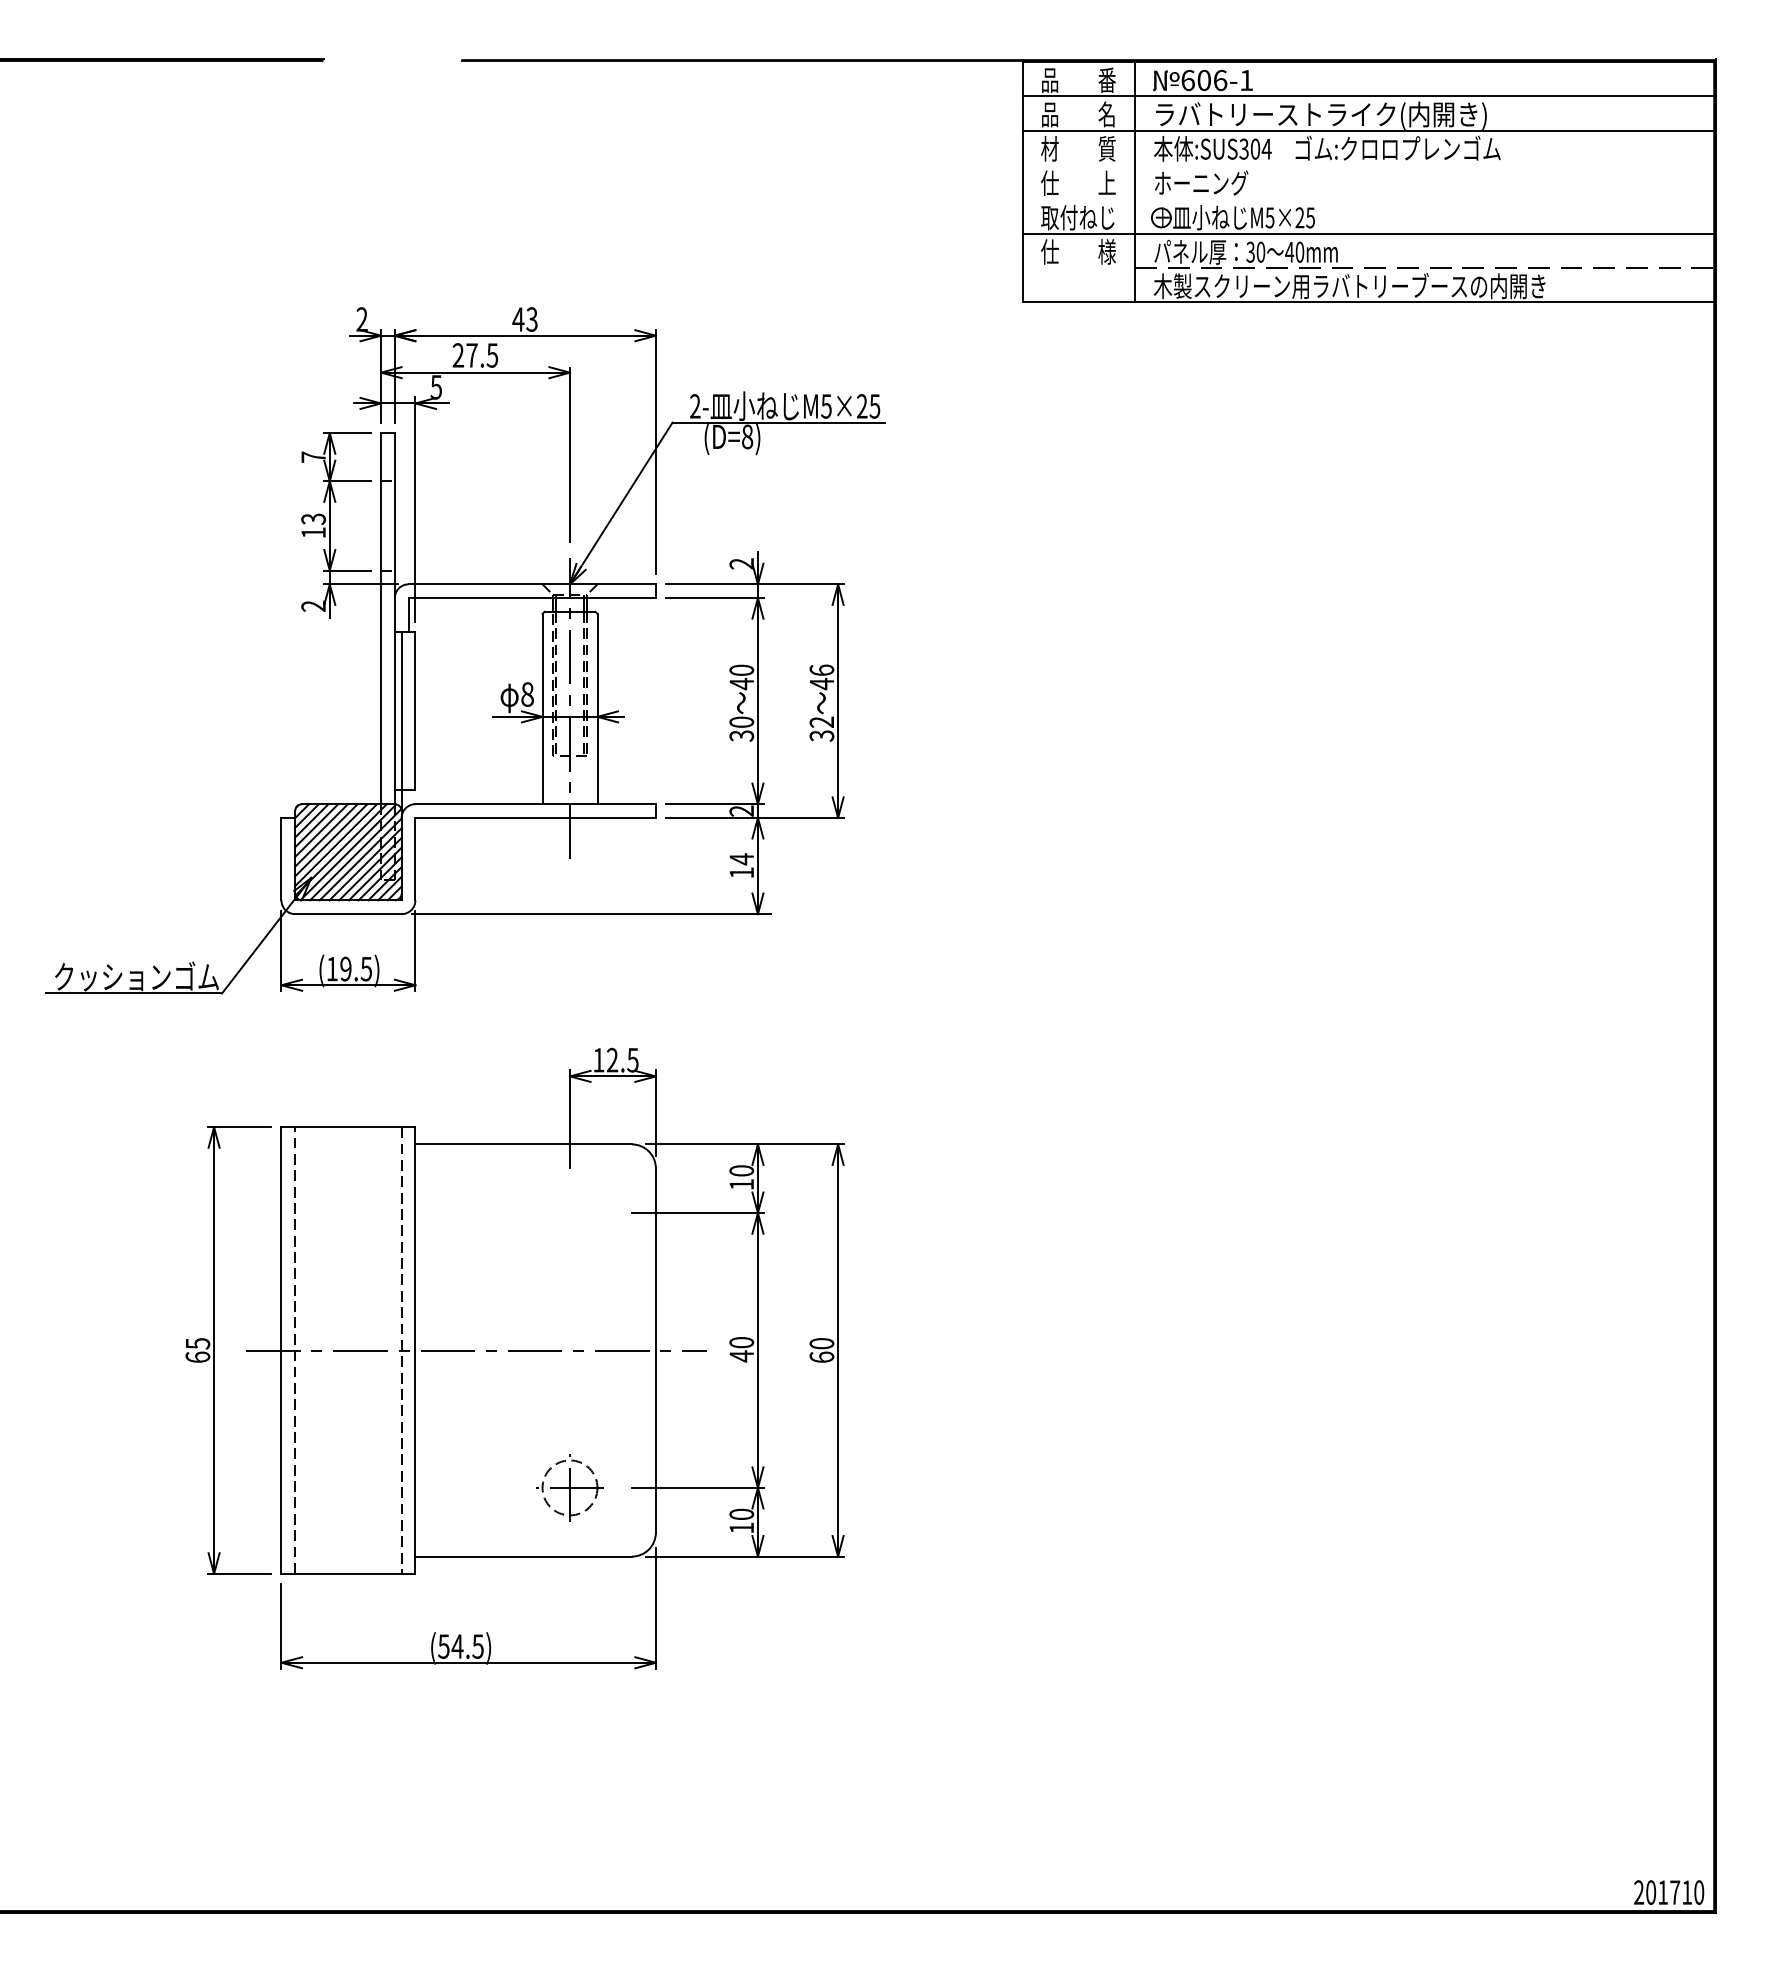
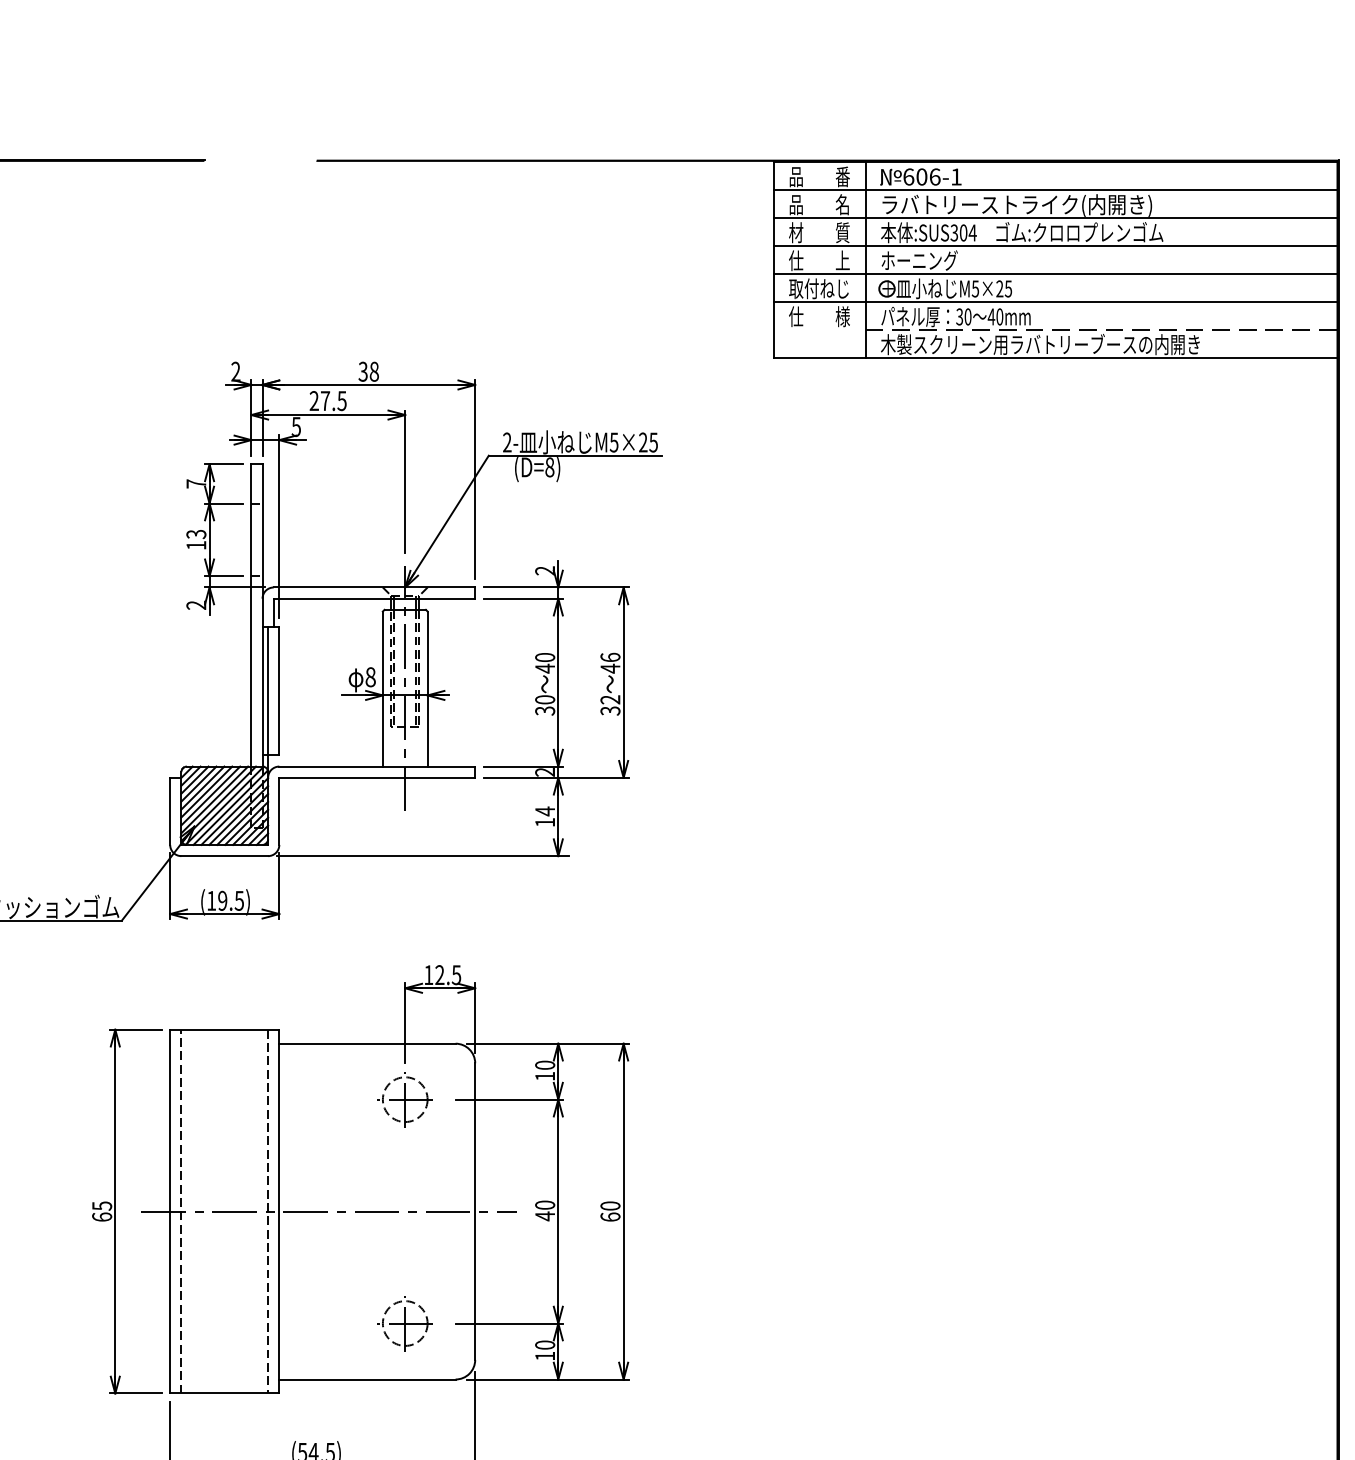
line: (1367, 164) -> (1054, 245), added
line: (1367, 199) -> (1054, 273), added
text: (524, 319) -> (368, 371), 43 -> 38
part: (569, 1212) -> (404, 1099), added

